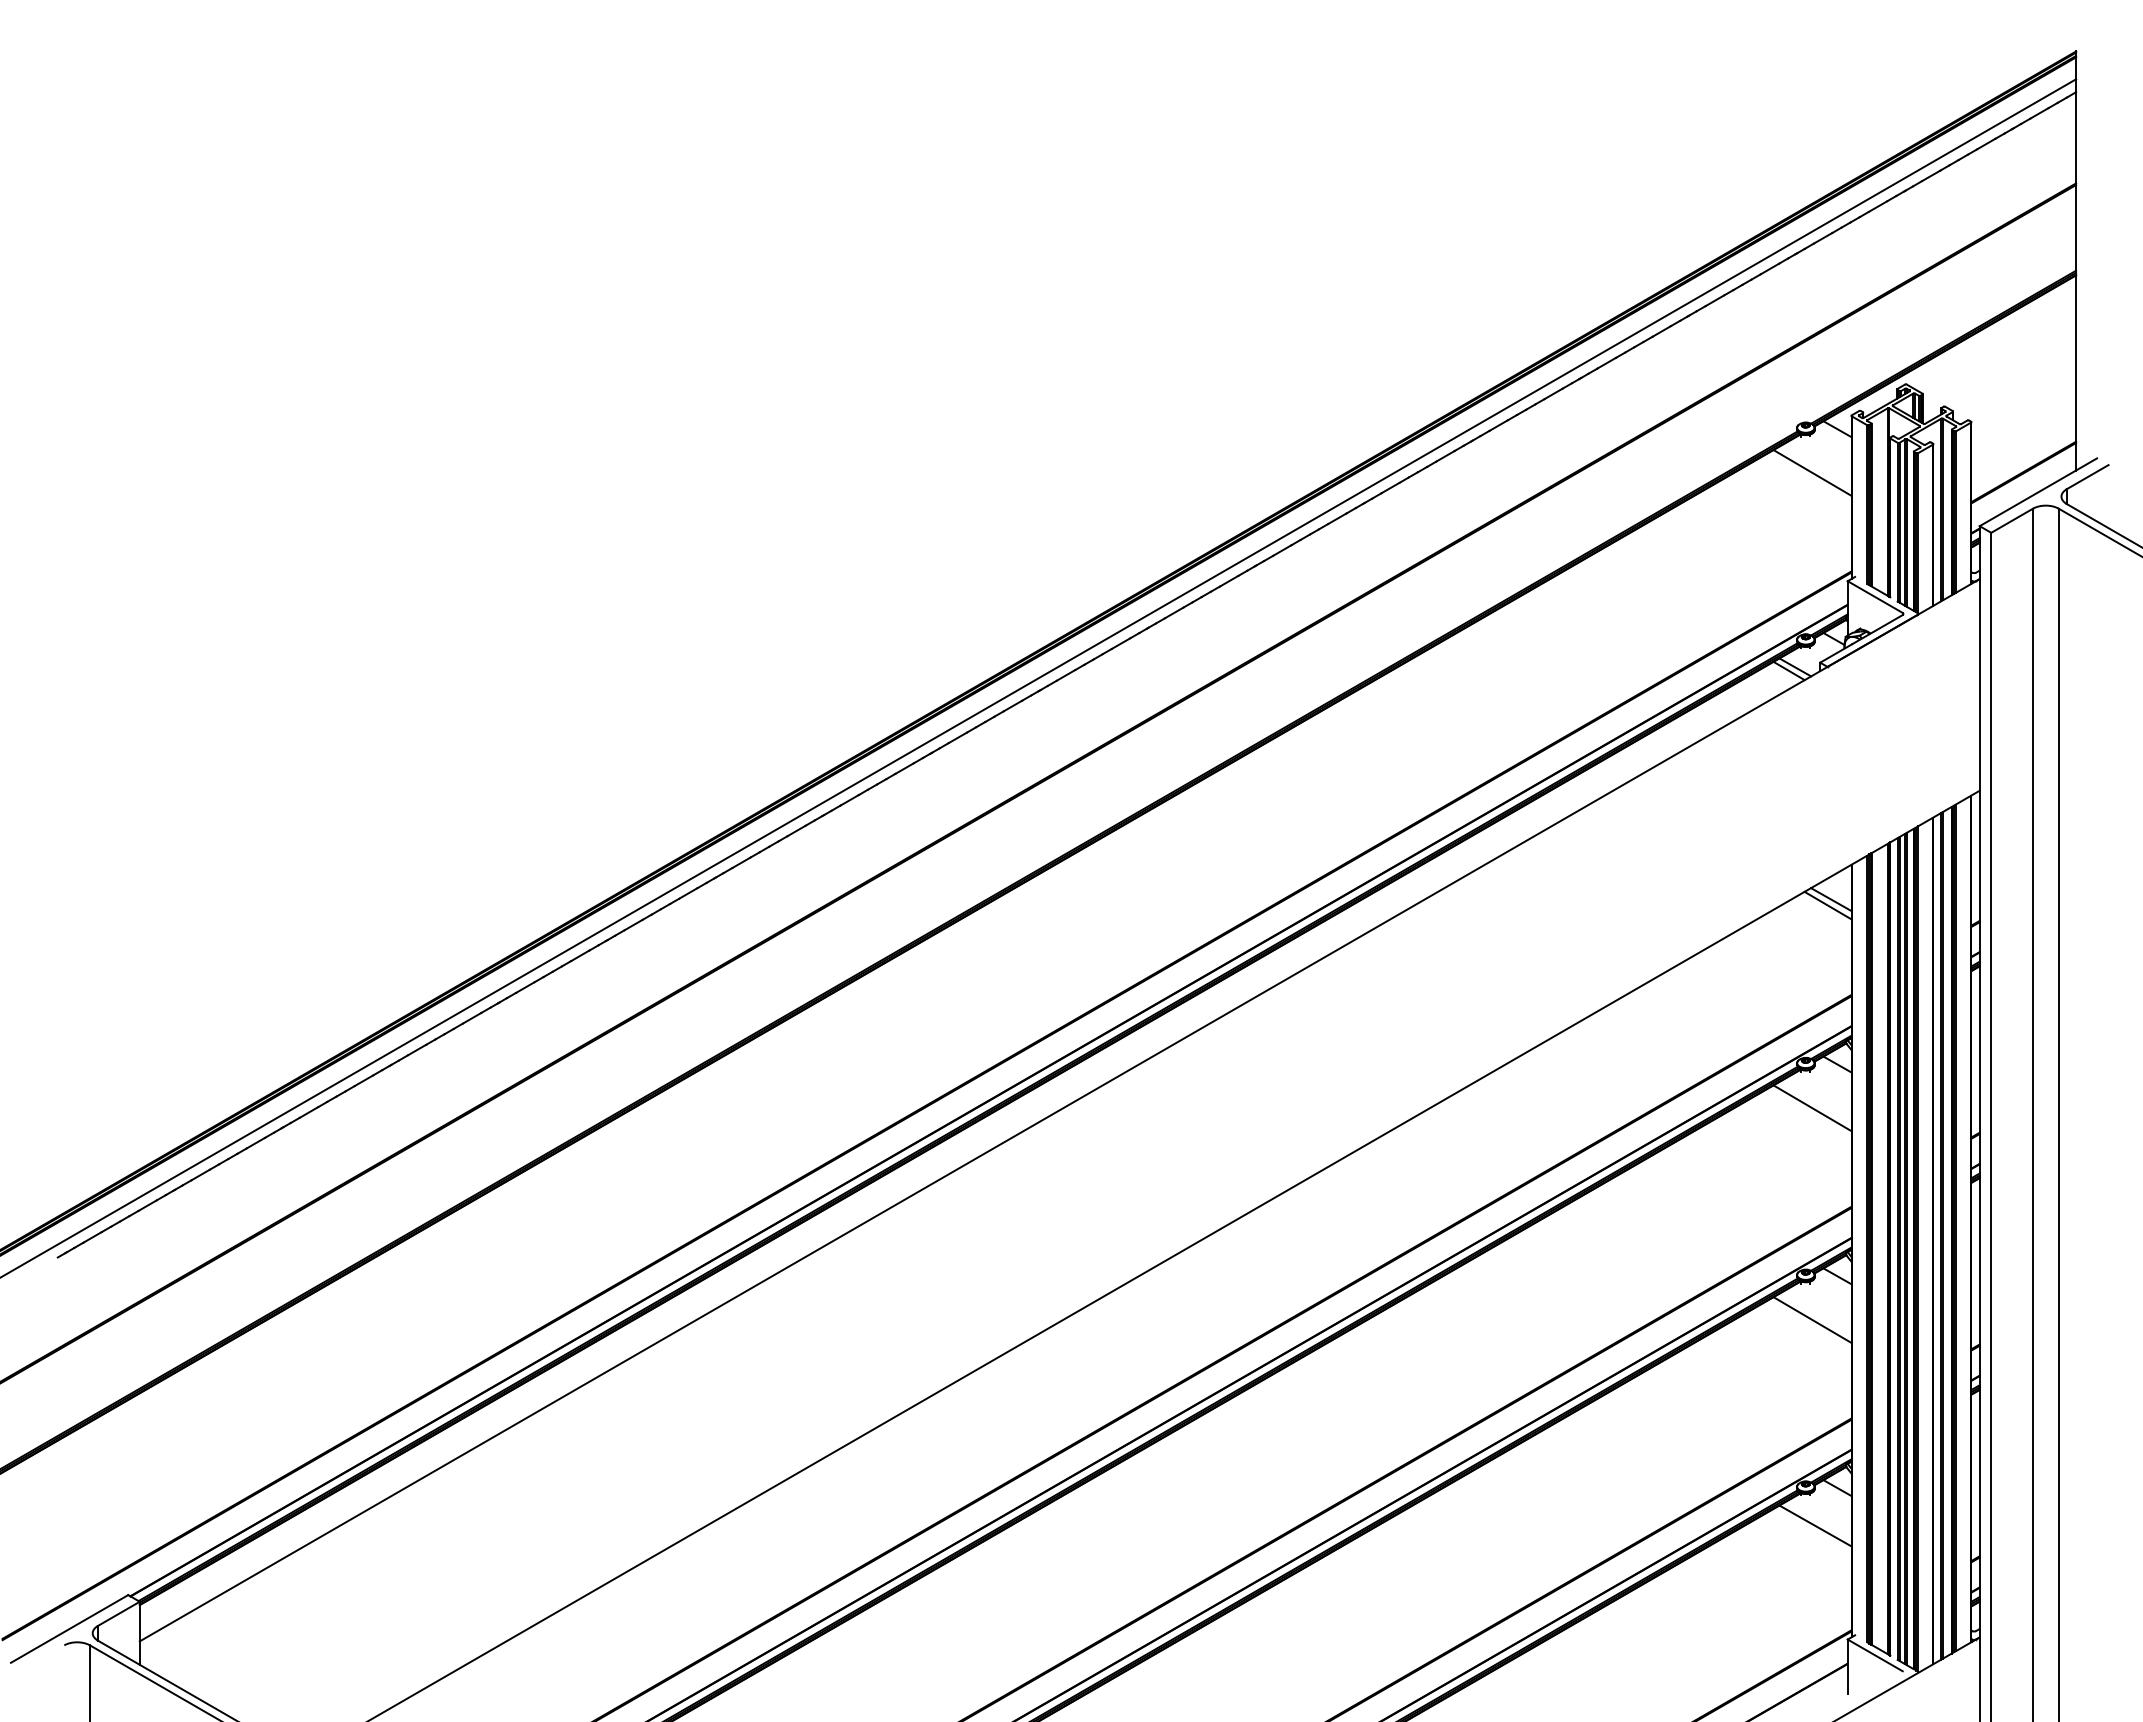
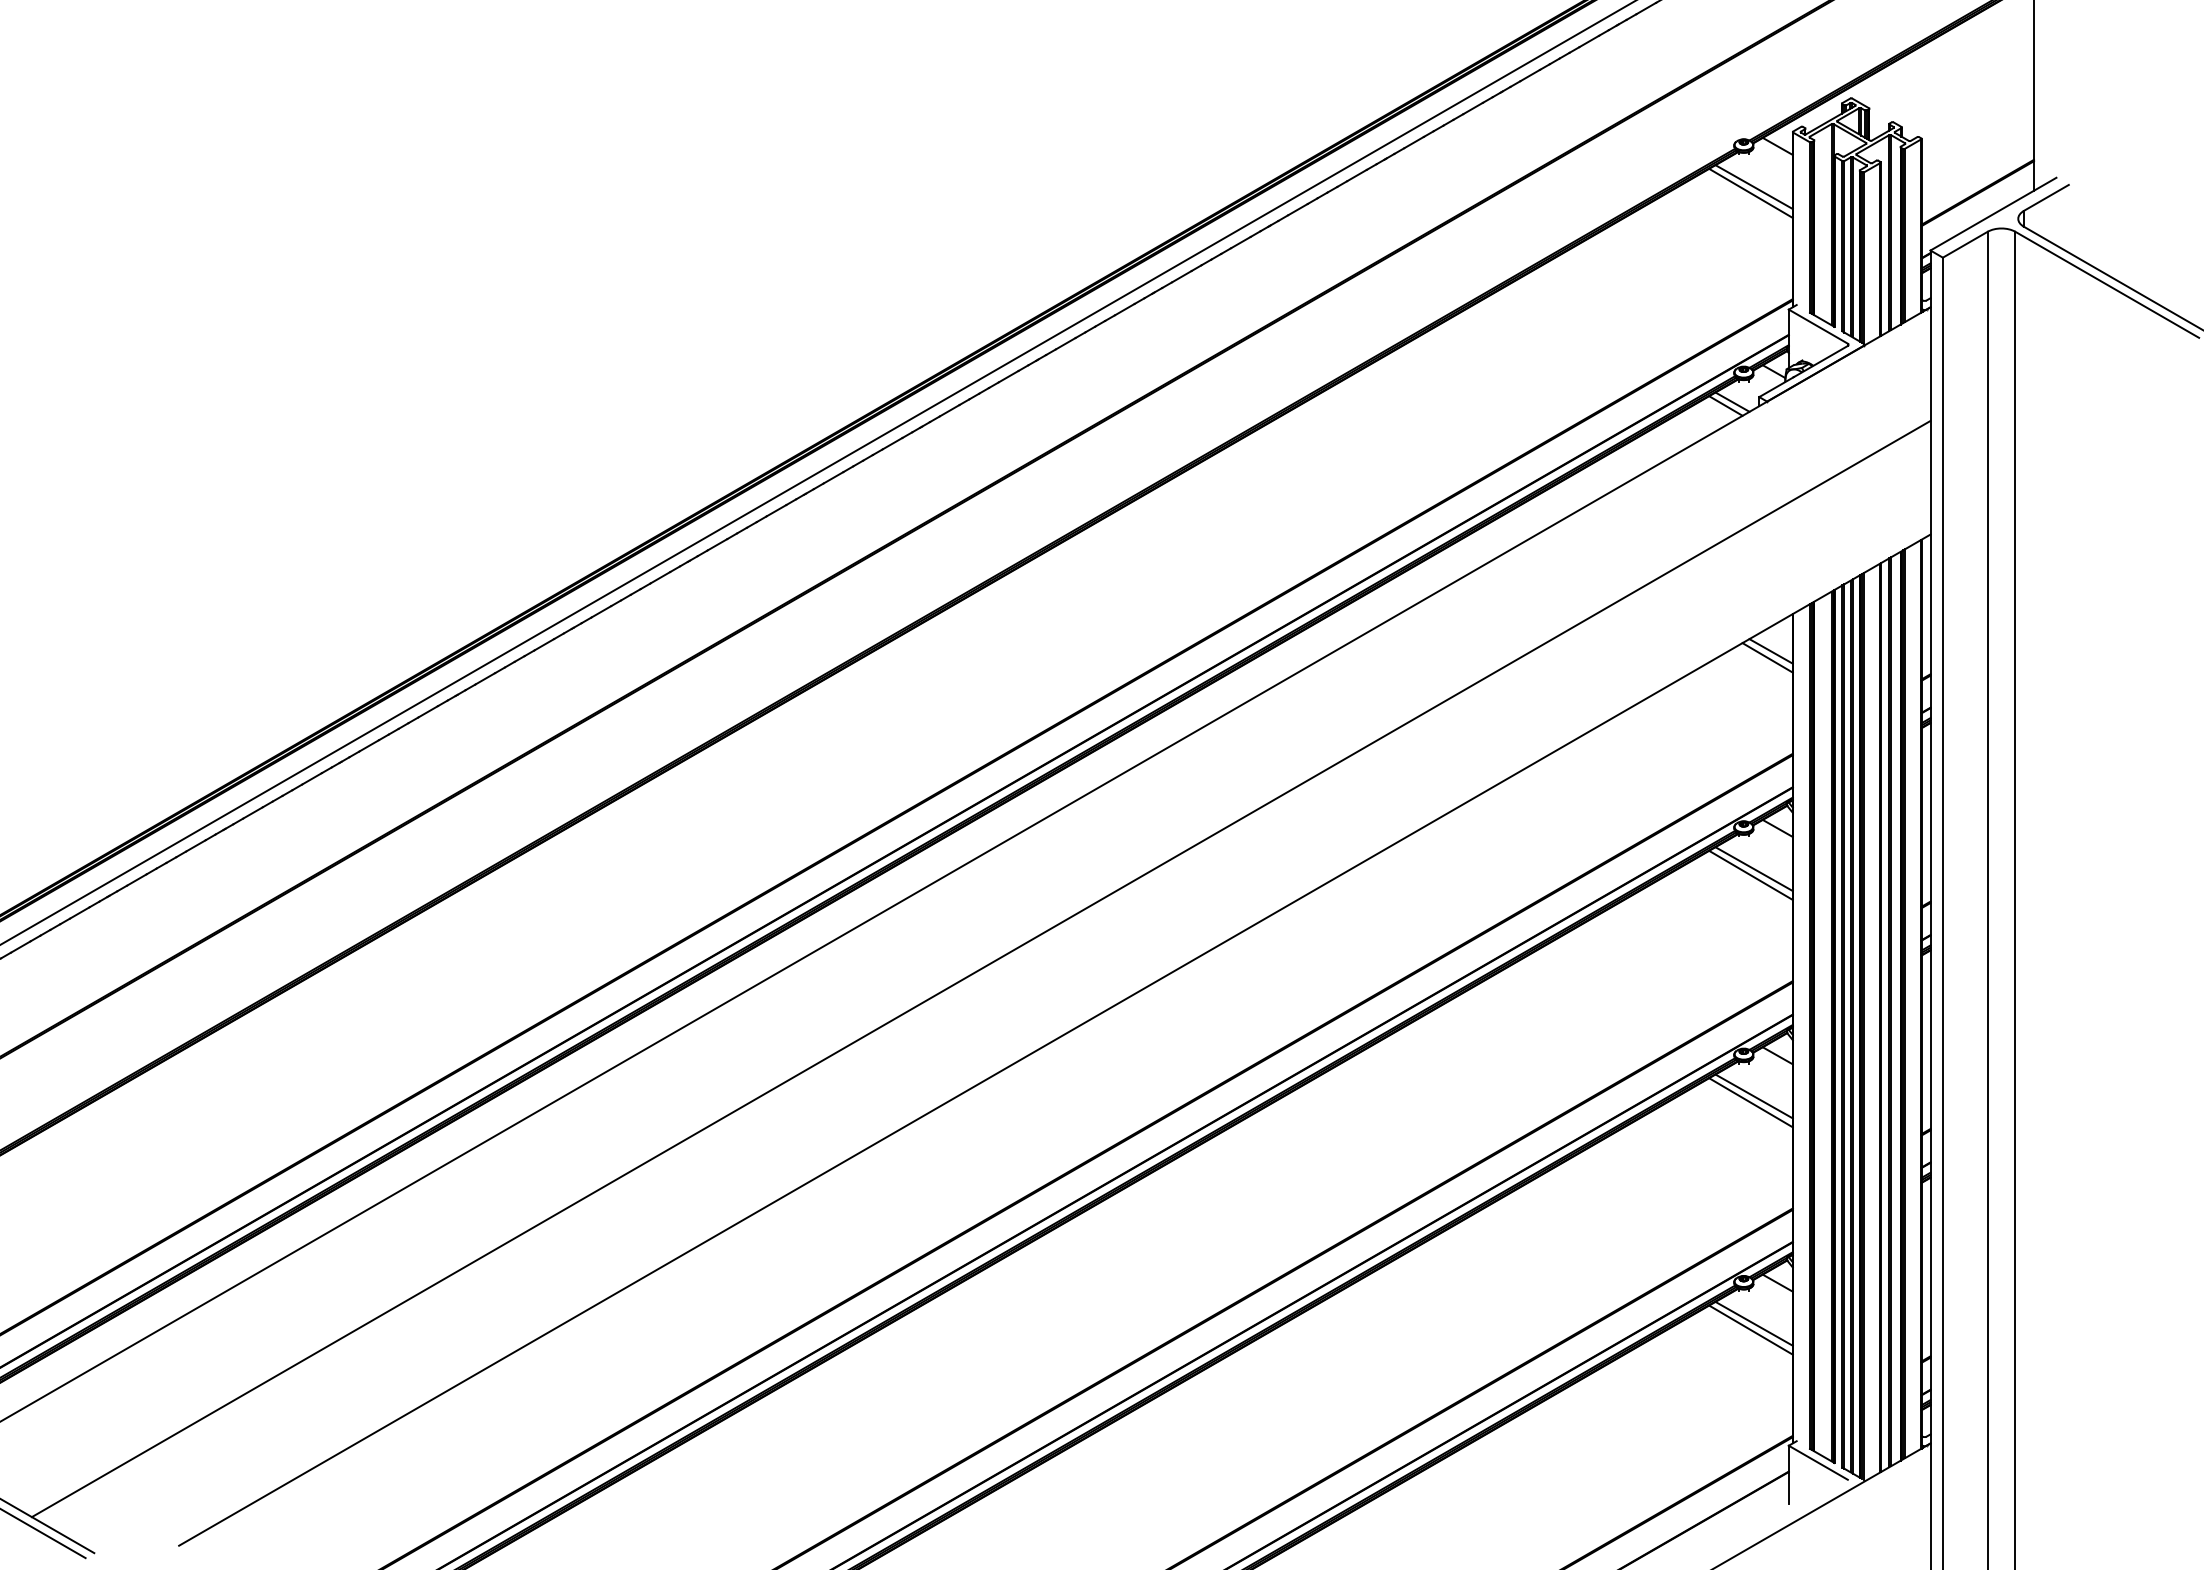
line: (1815, 466) -> (1754, 186), added
line: (1815, 1102) -> (1754, 869), added
line: (1095, 1195) -> (981, 969), added
line: (1815, 1313) -> (1754, 1095), added
line: (1812, 1531) -> (1750, 1329), added

